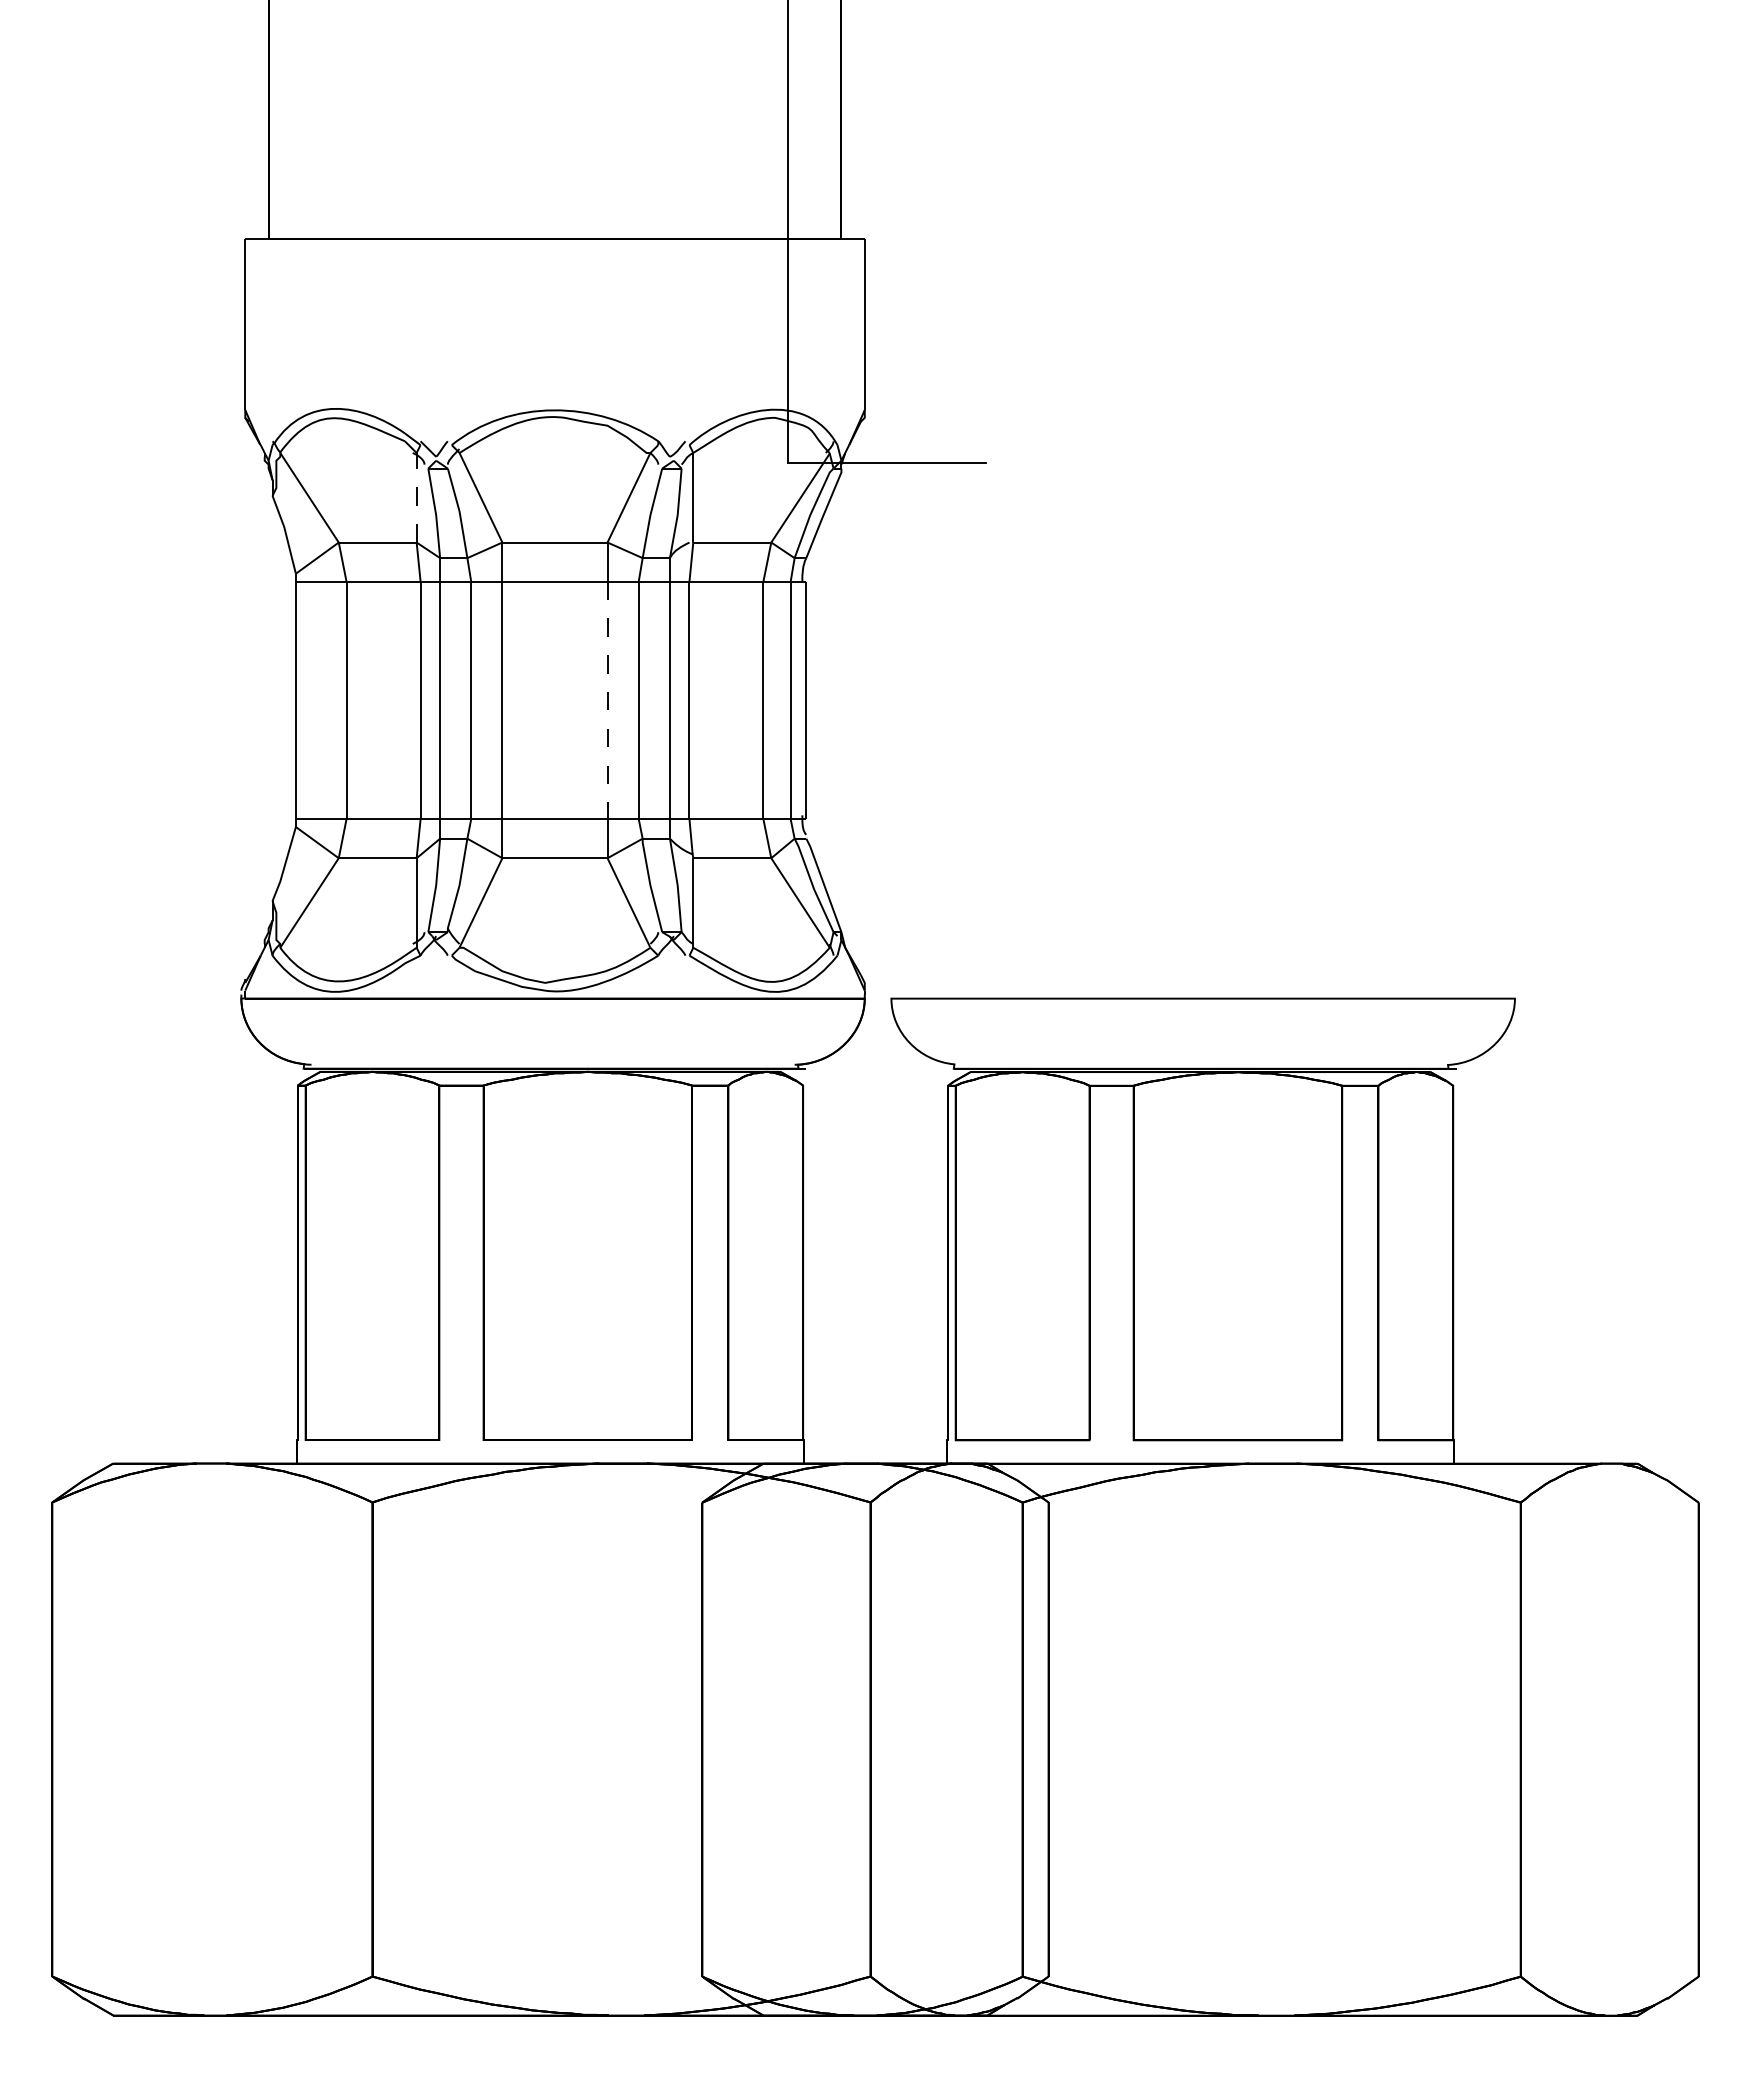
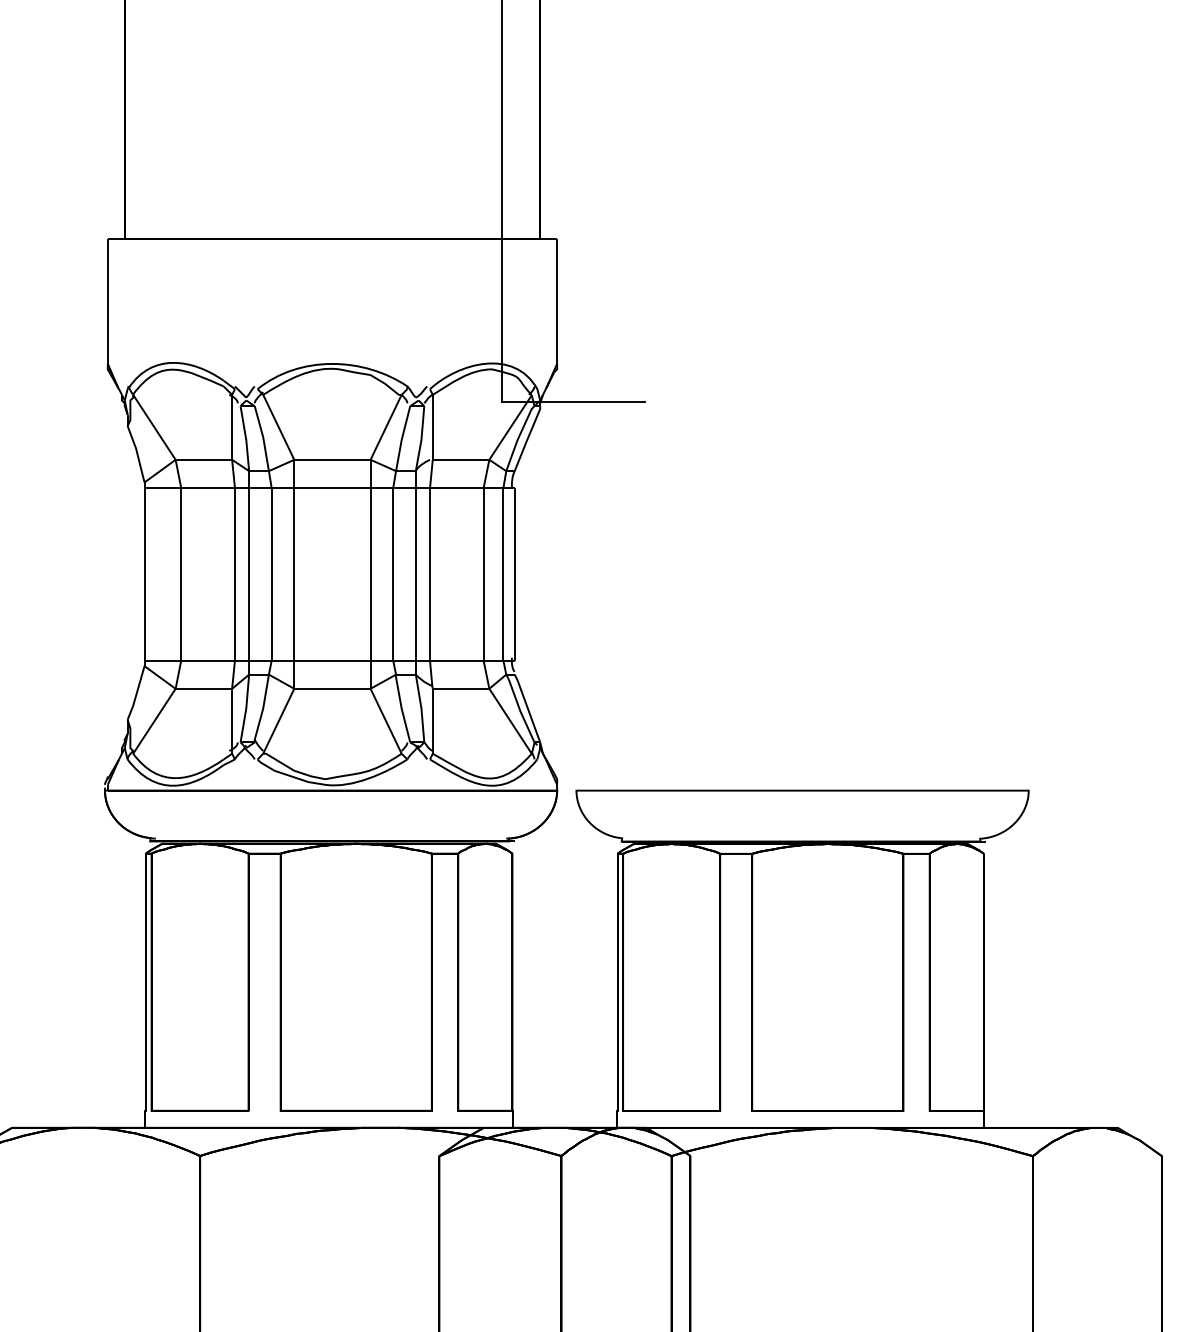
line: (416, 496) -> (232, 426), dashed -> solid
line: (607, 700) -> (370, 574), dashed -> solid

